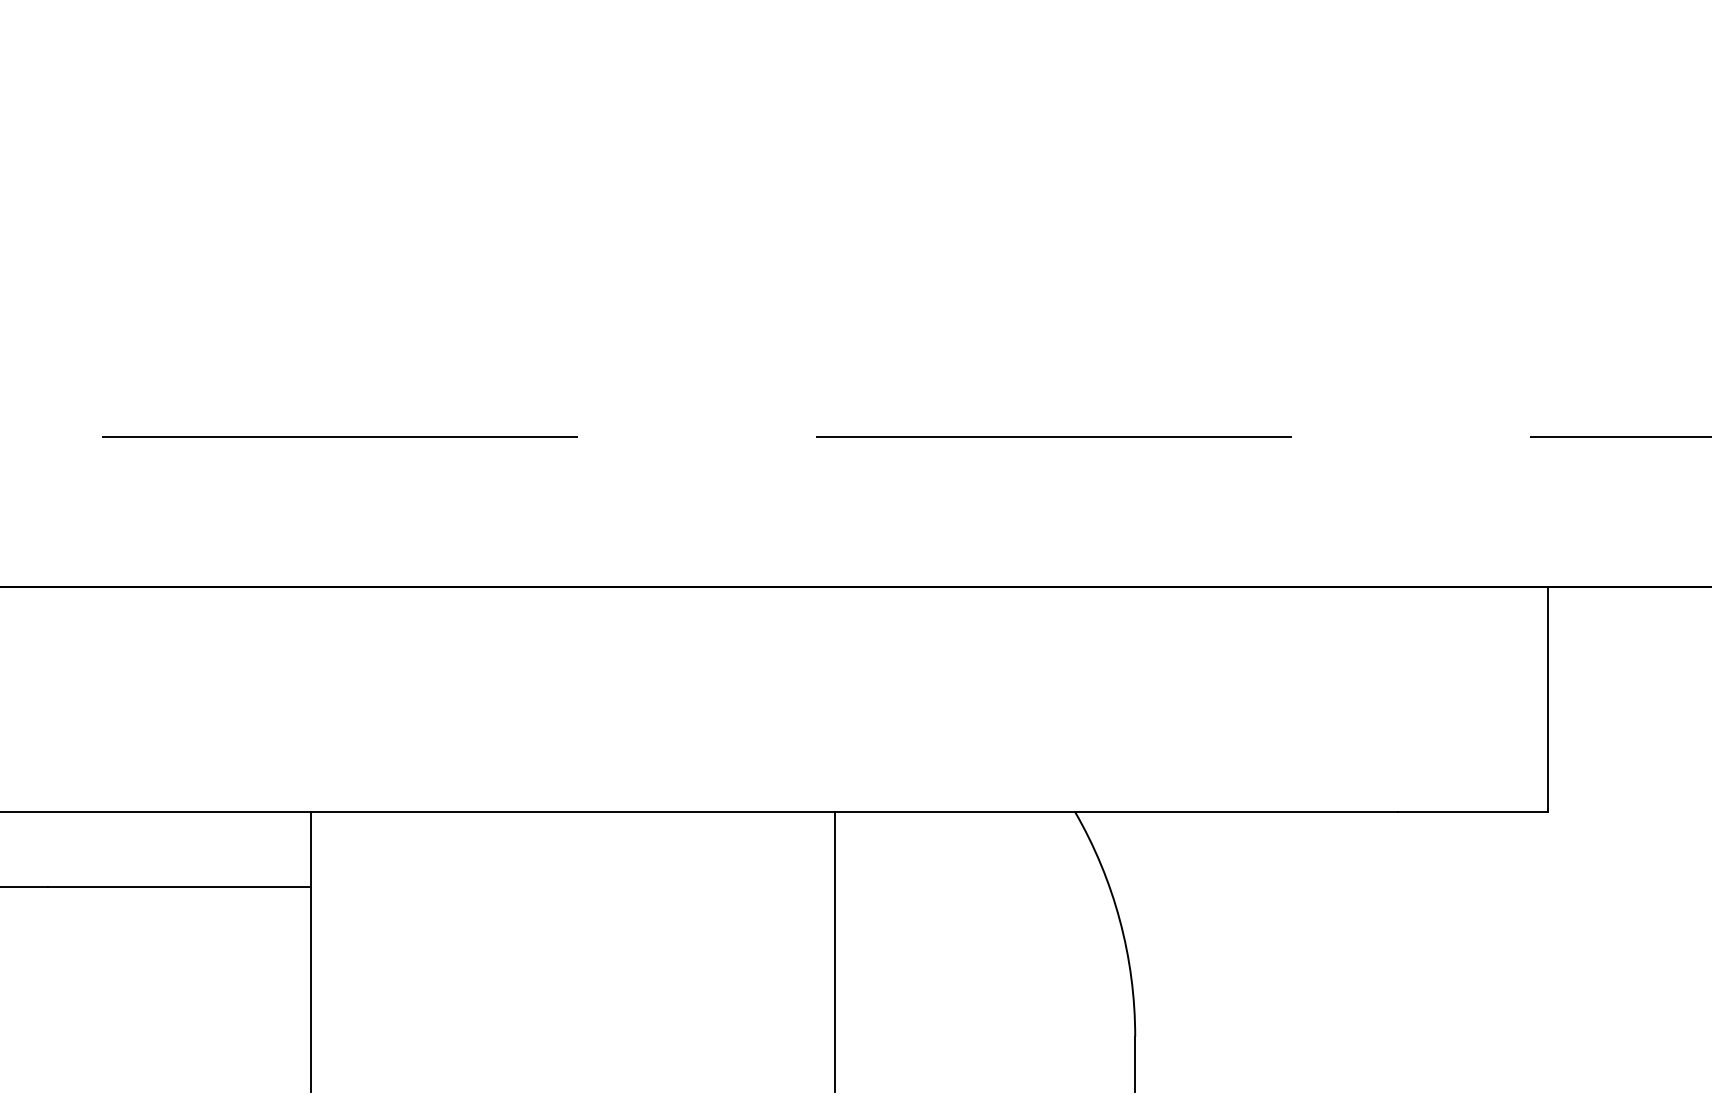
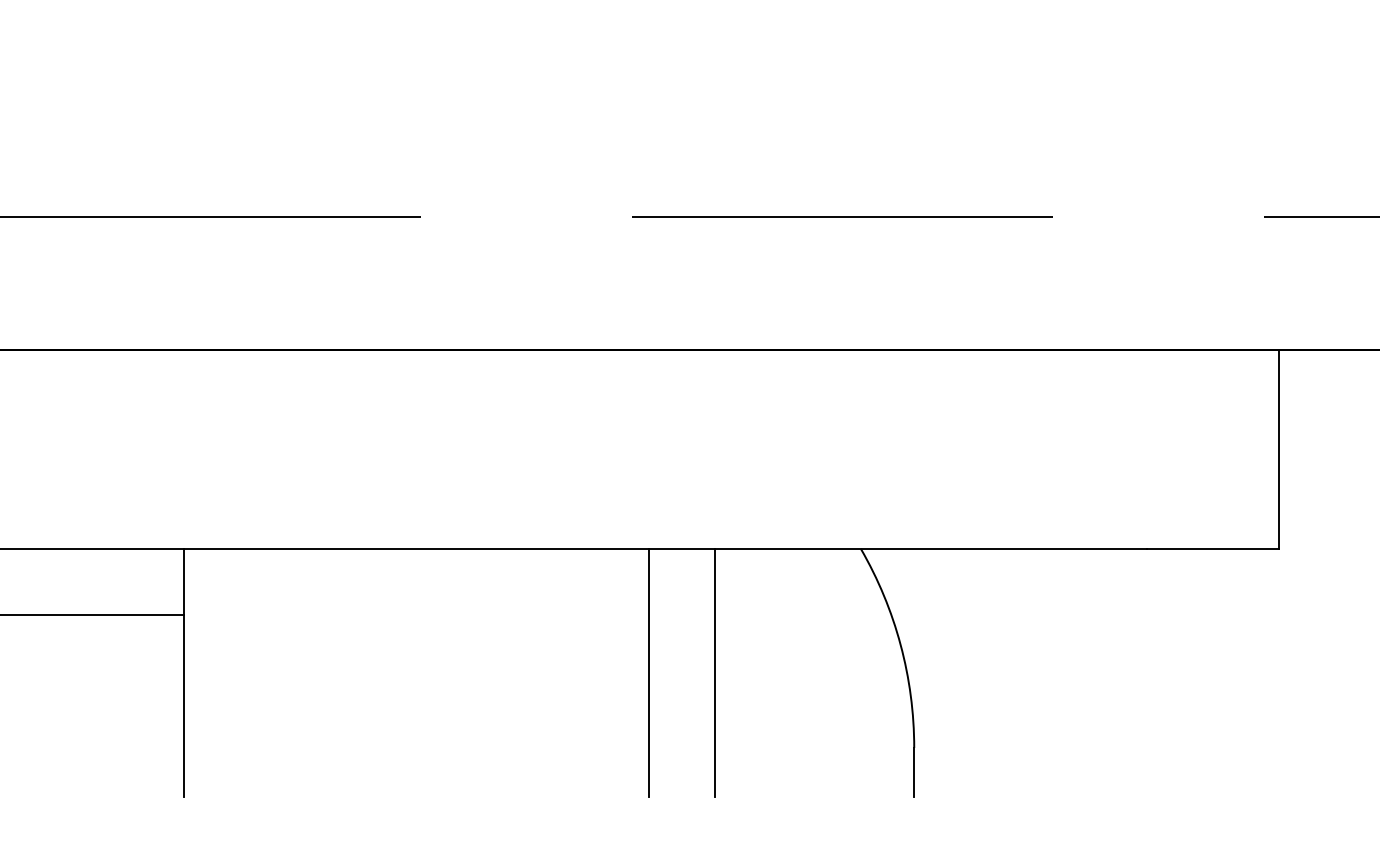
line: (910, 951) -> (715, 672), added

